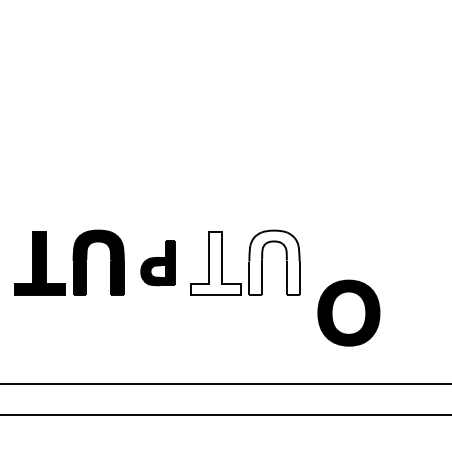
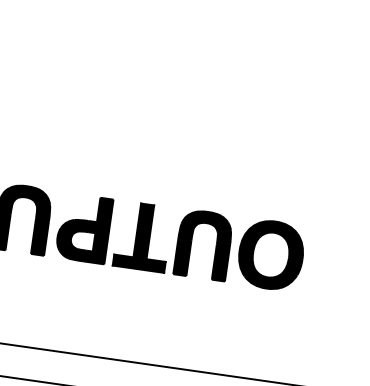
fill: (215, 262) -> (143, 236), added
fill: (274, 262) -> (203, 244), added
part: (157, 263) -> (83, 228), size x1.43
part: (348, 312) -> (270, 254), moved

